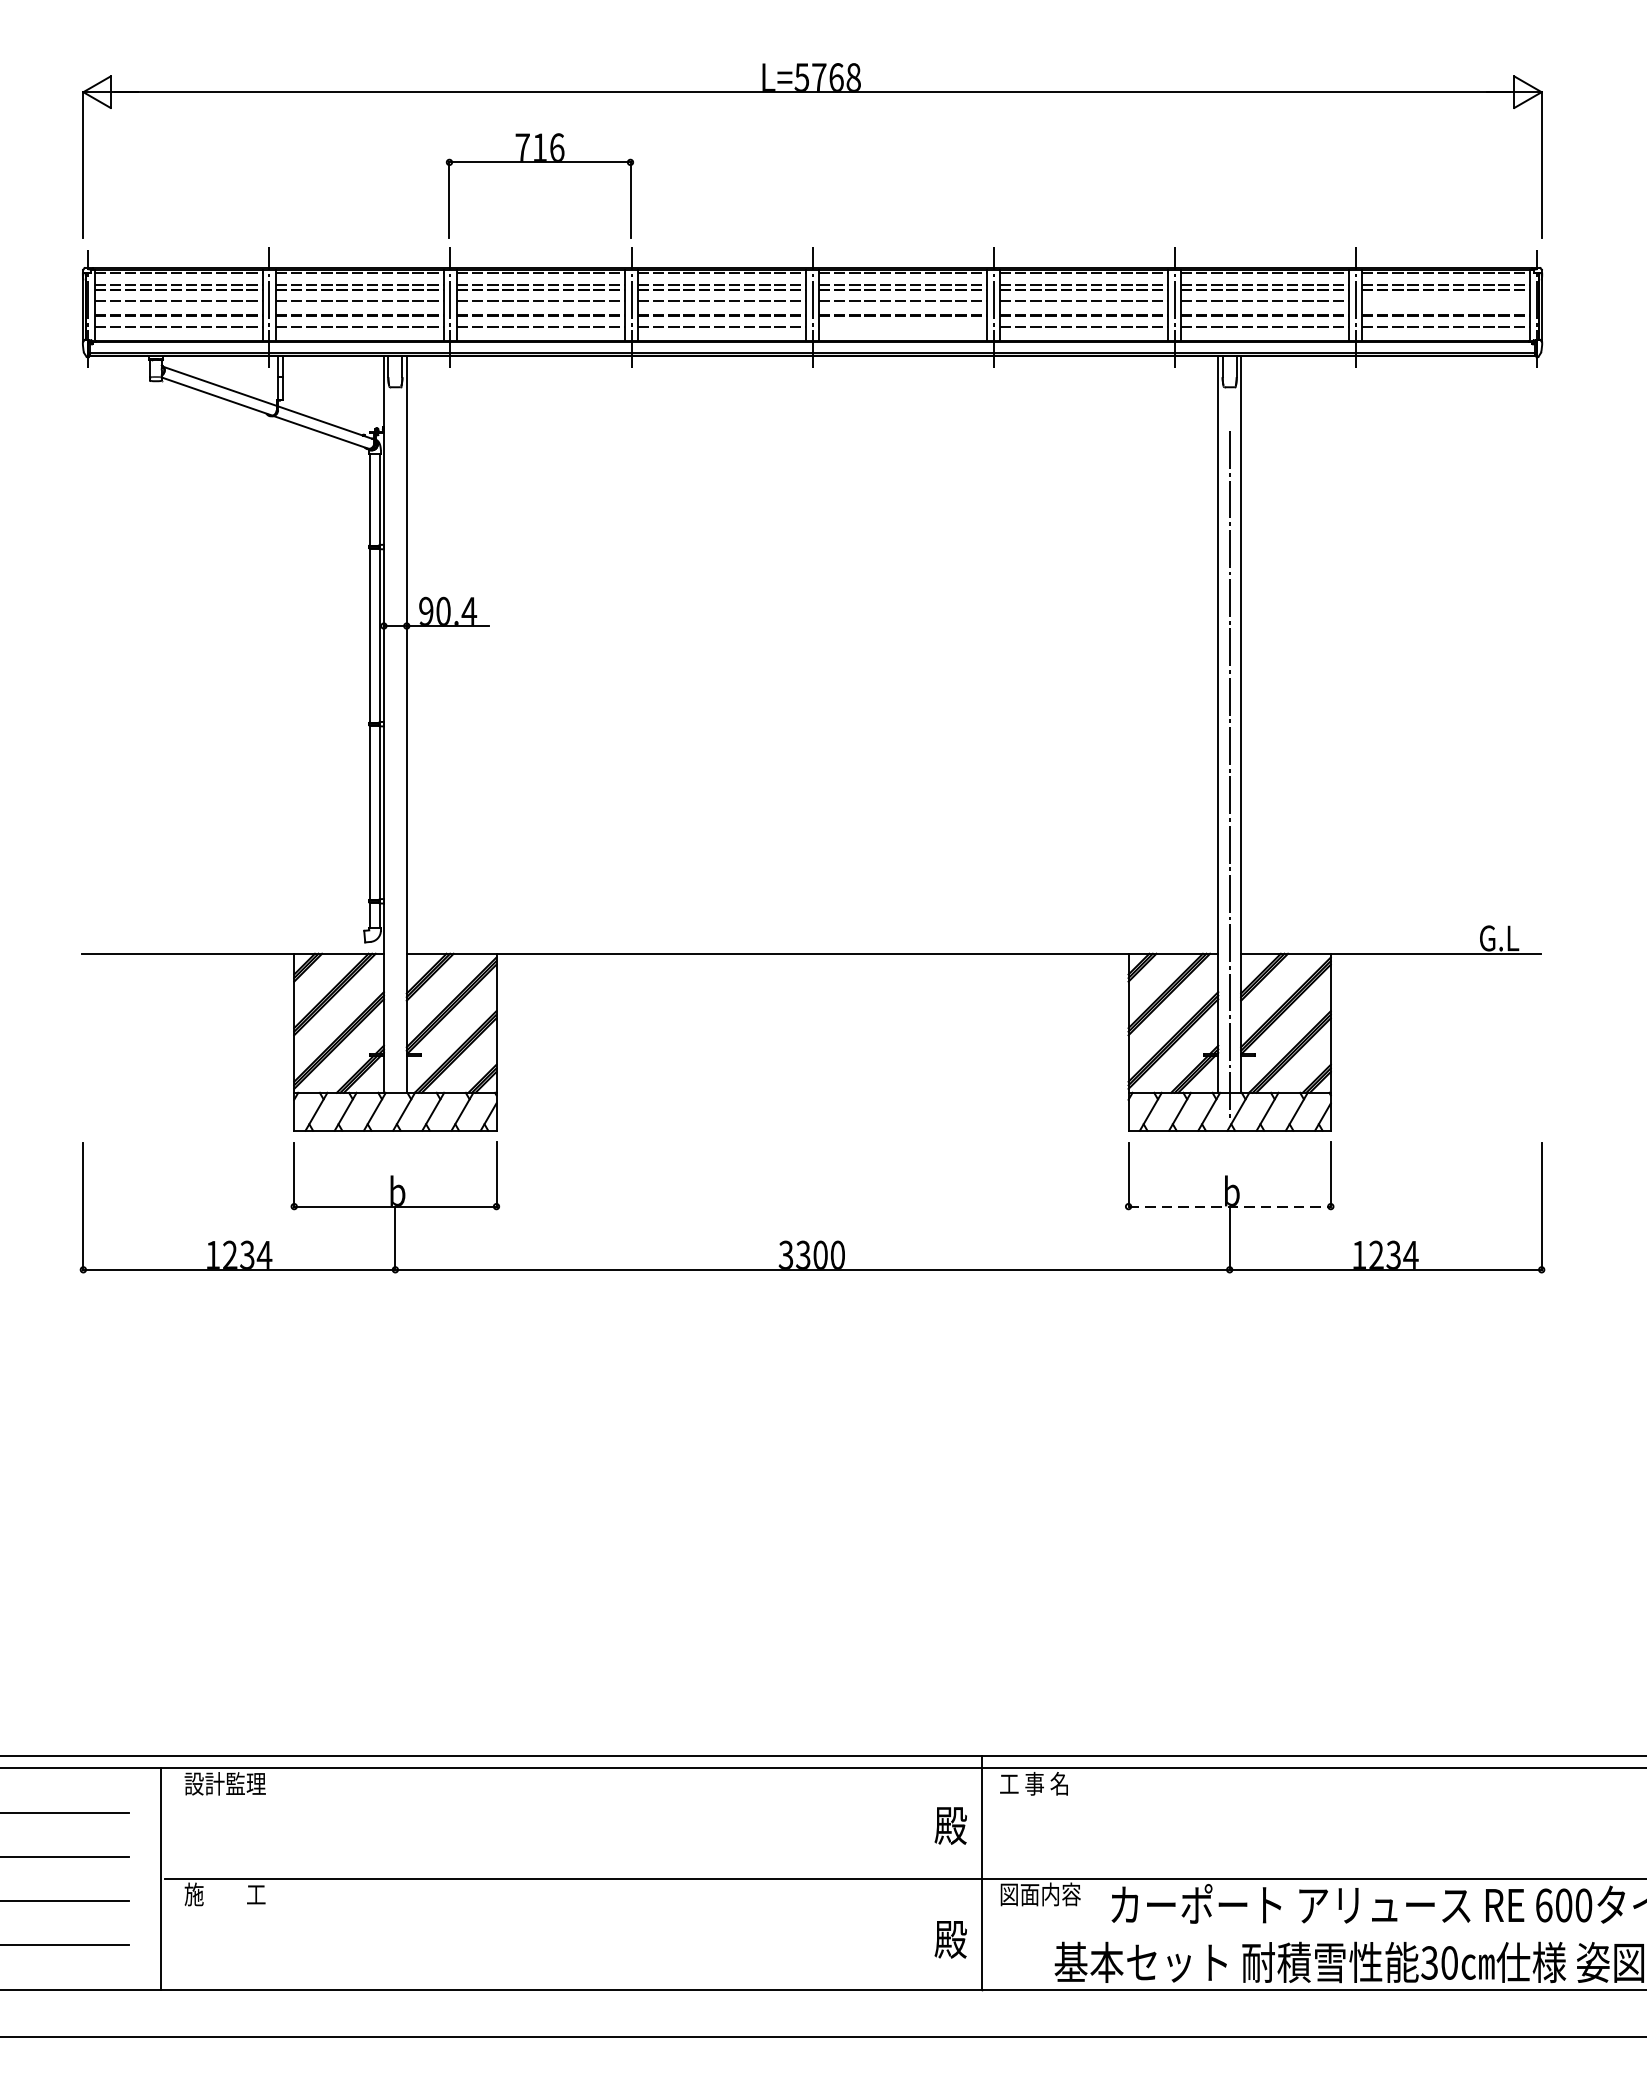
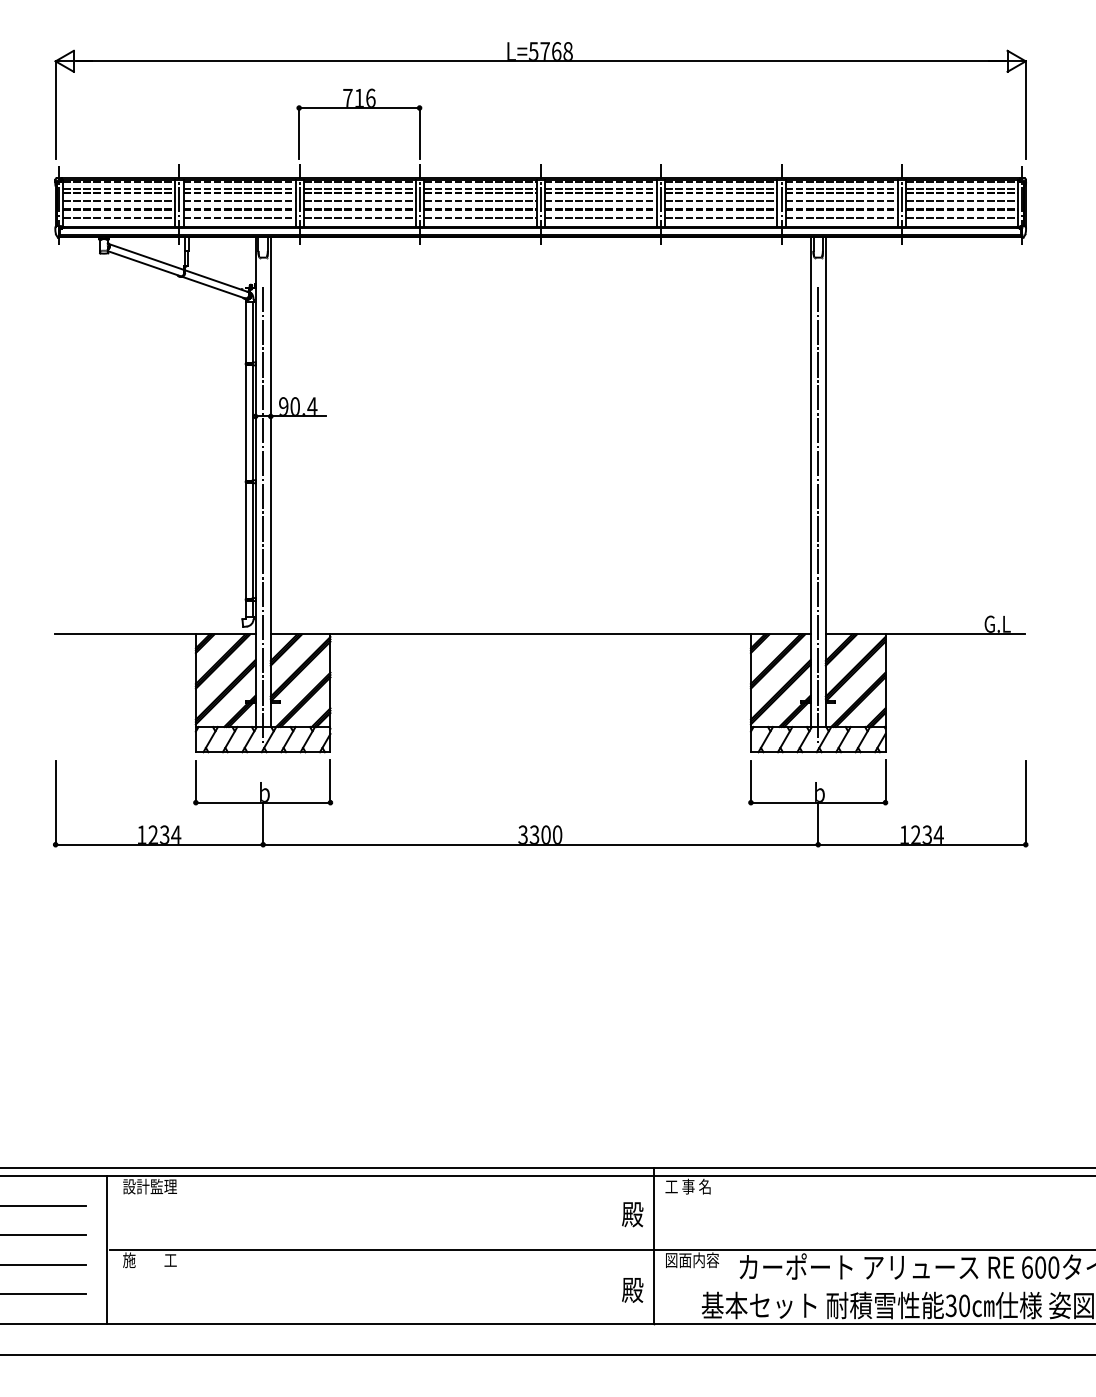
line: (1446, 301) -> (962, 200), added
line: (902, 326) -> (600, 217), added
line: (395, 773) -> (263, 514), added
line: (1230, 1206) -> (818, 802), dashed -> solid

